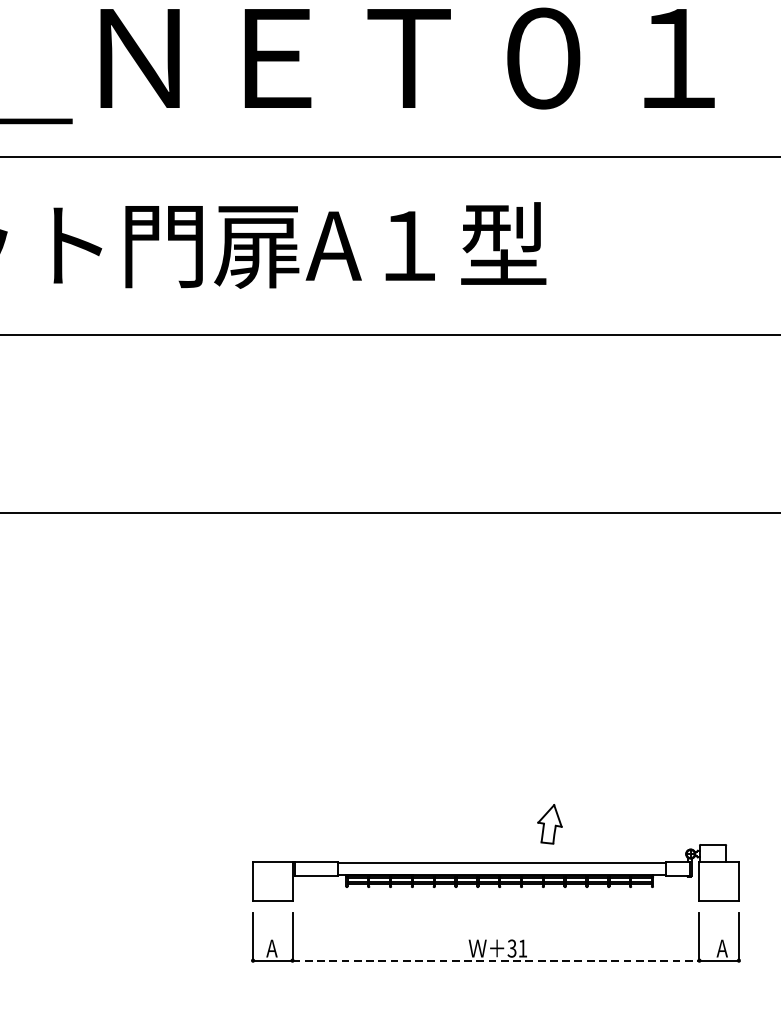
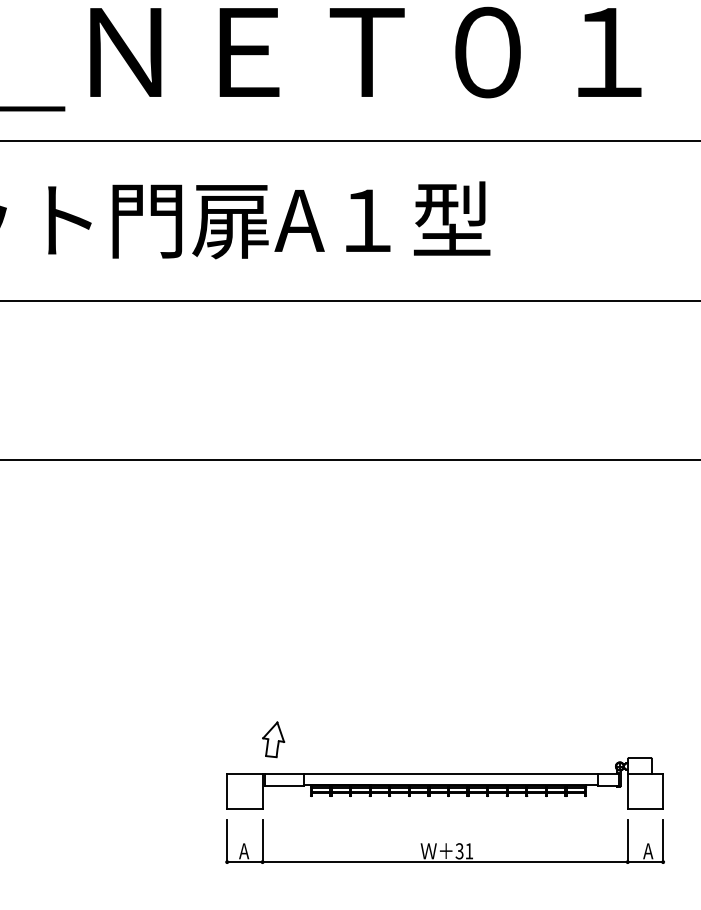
part: (549, 824) -> (273, 739), moved
line: (496, 961) -> (445, 862), dashed -> solid

